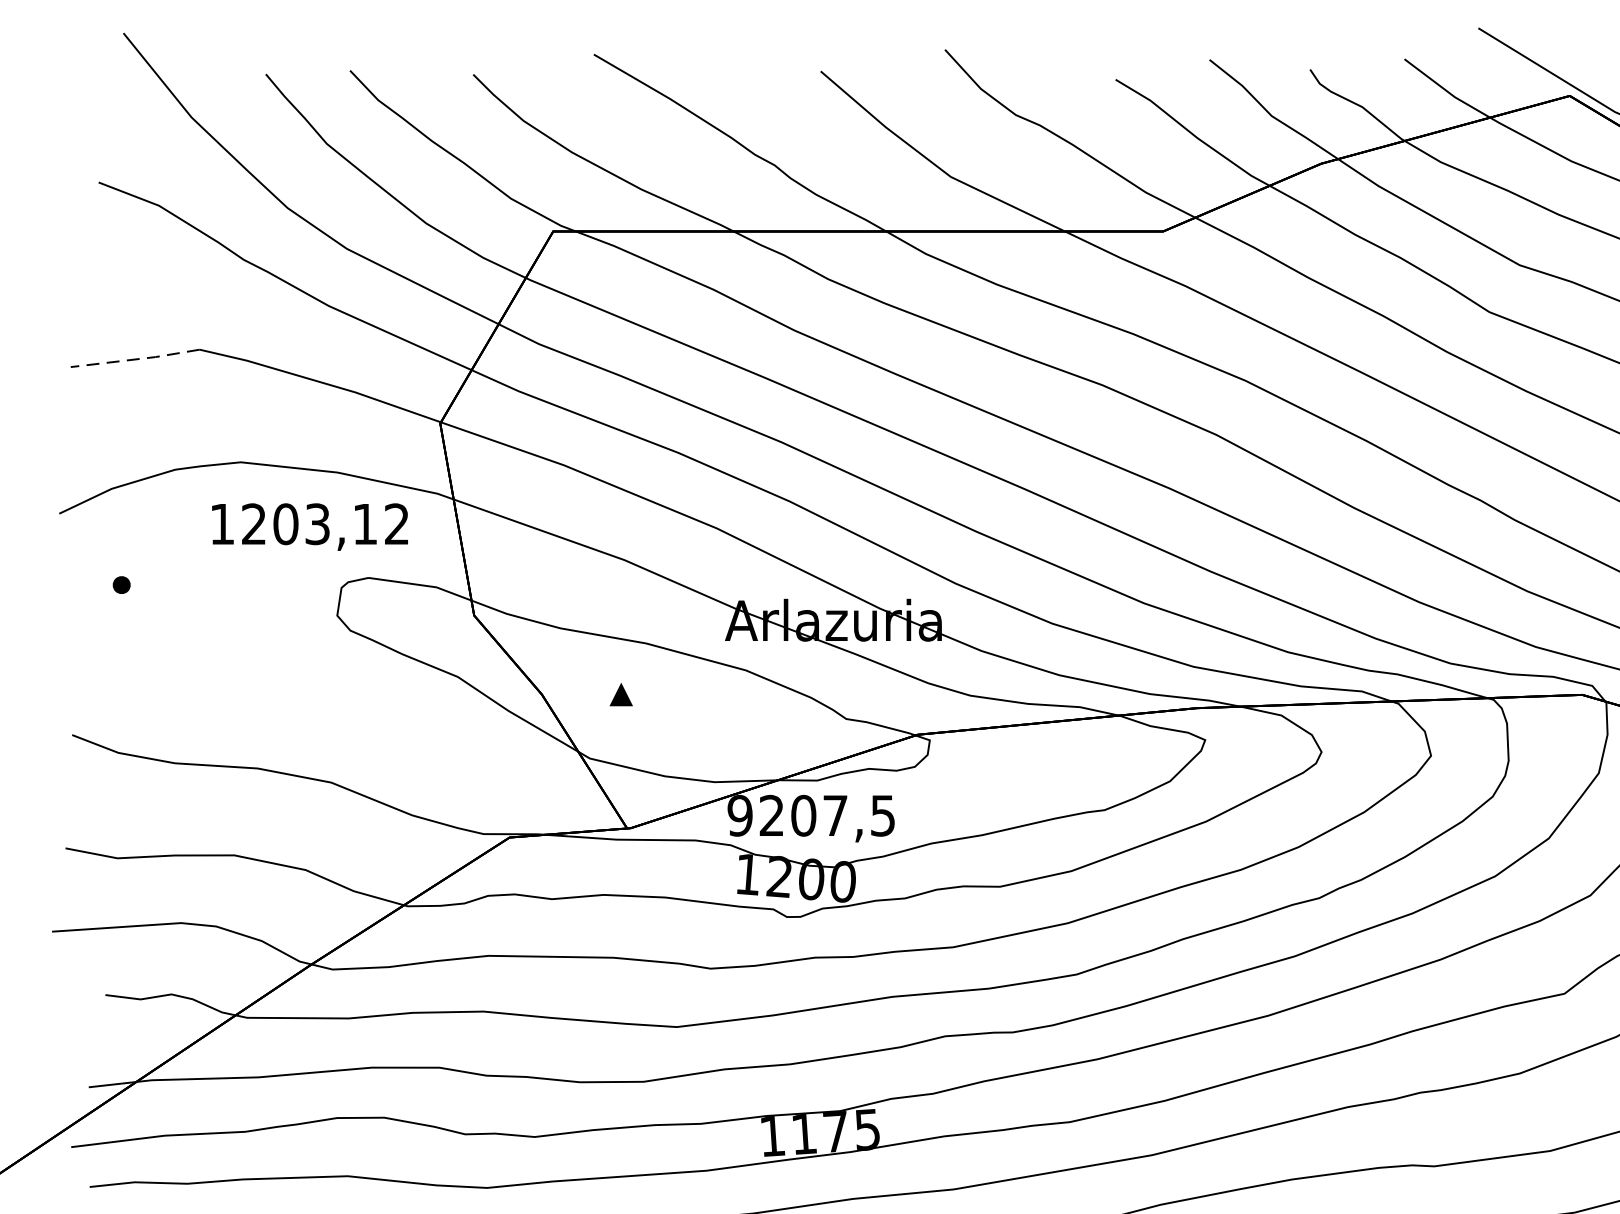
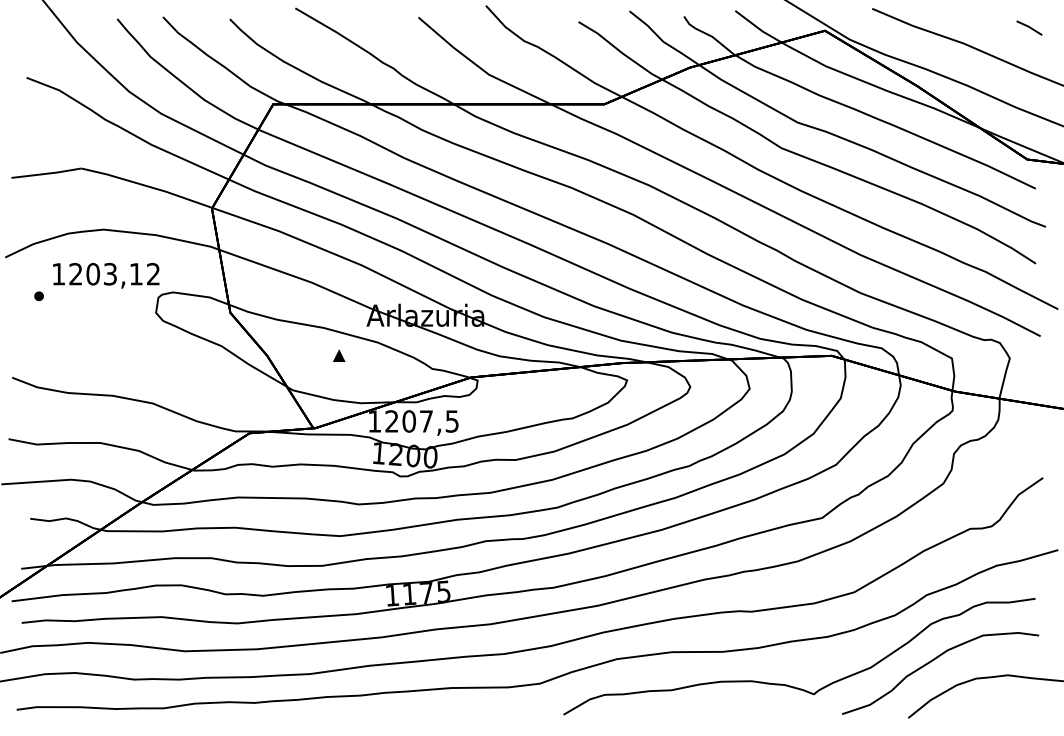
line: (135, 358) -> (46, 173), dashed -> solid
text: (310, 526) -> (106, 275), moved
part: (621, 694) -> (339, 355), moved
text: (739, 815) -> (374, 421), 9207,5 -> 1207,5

